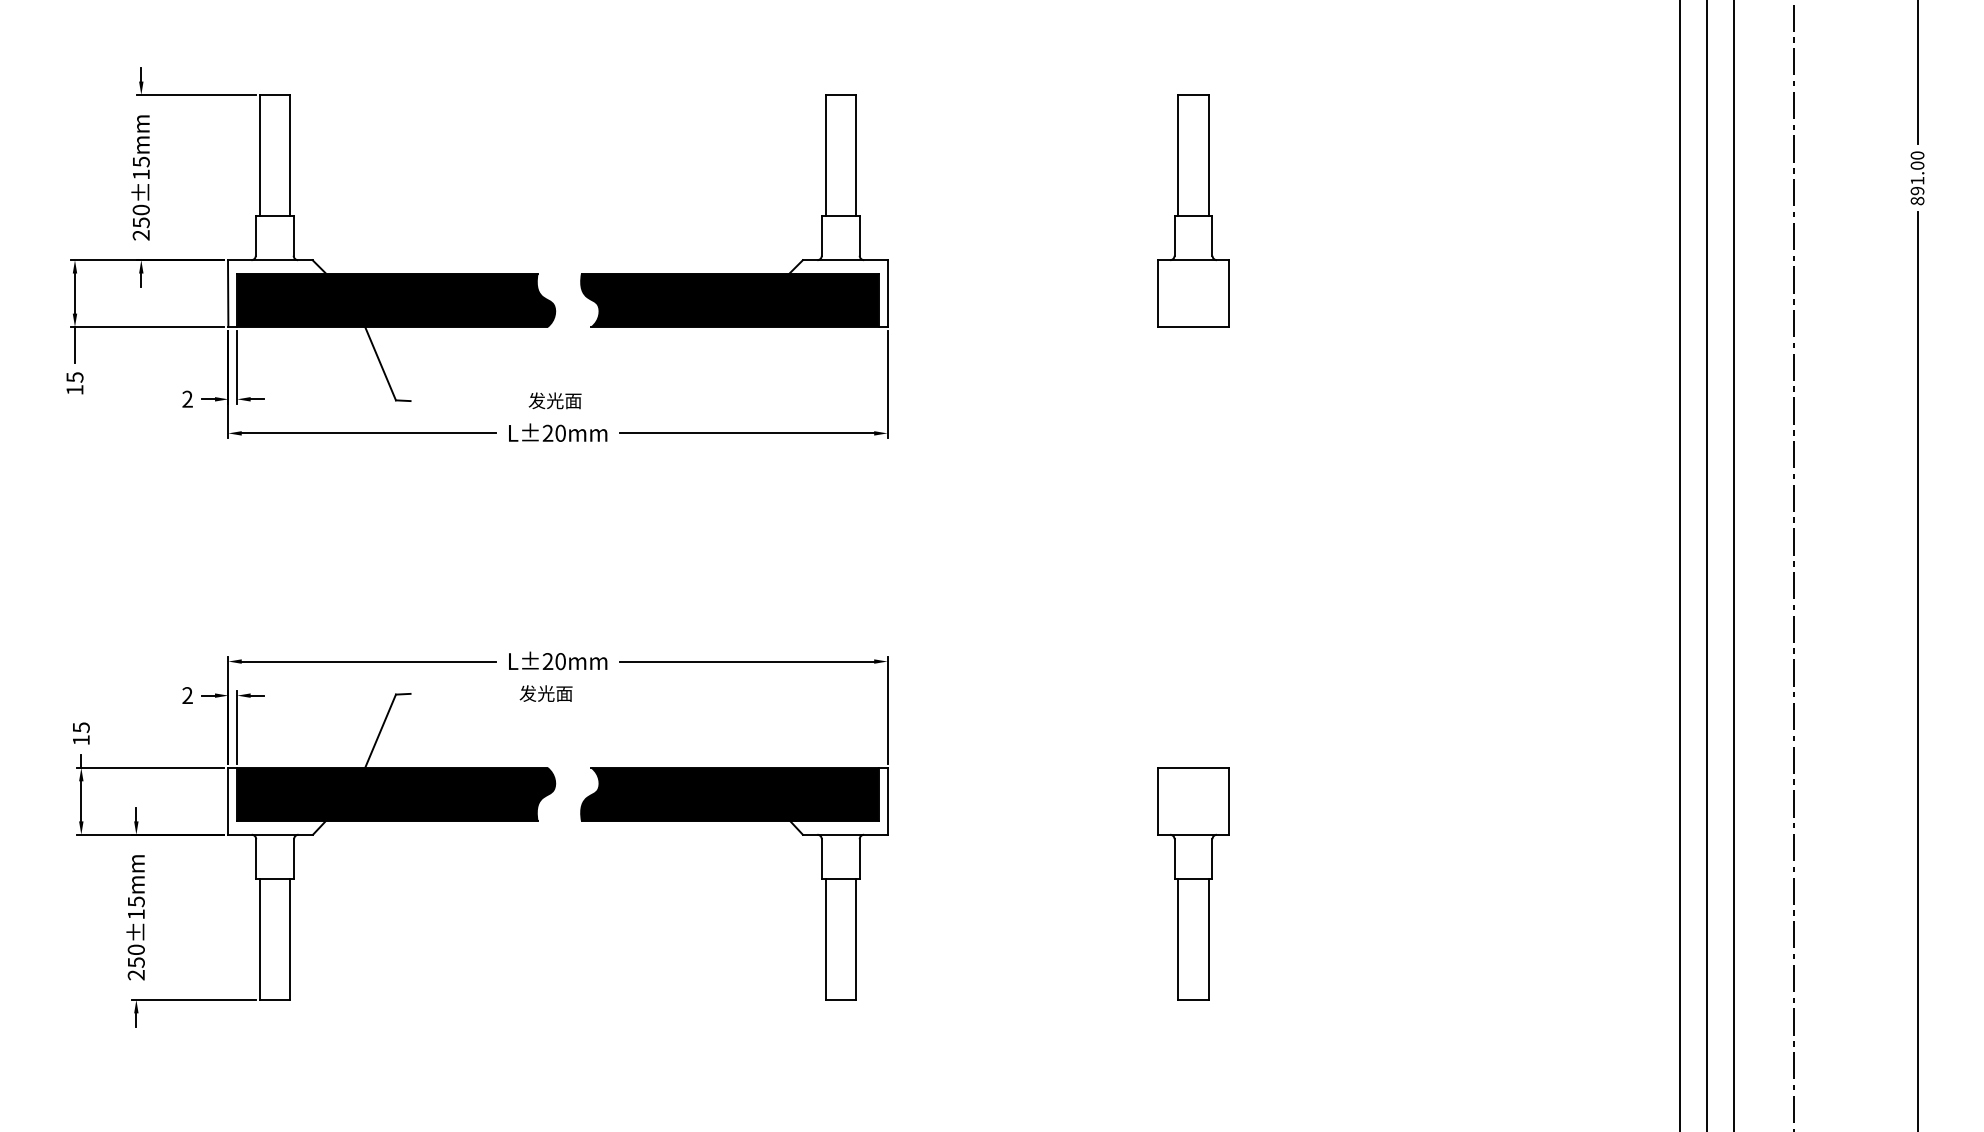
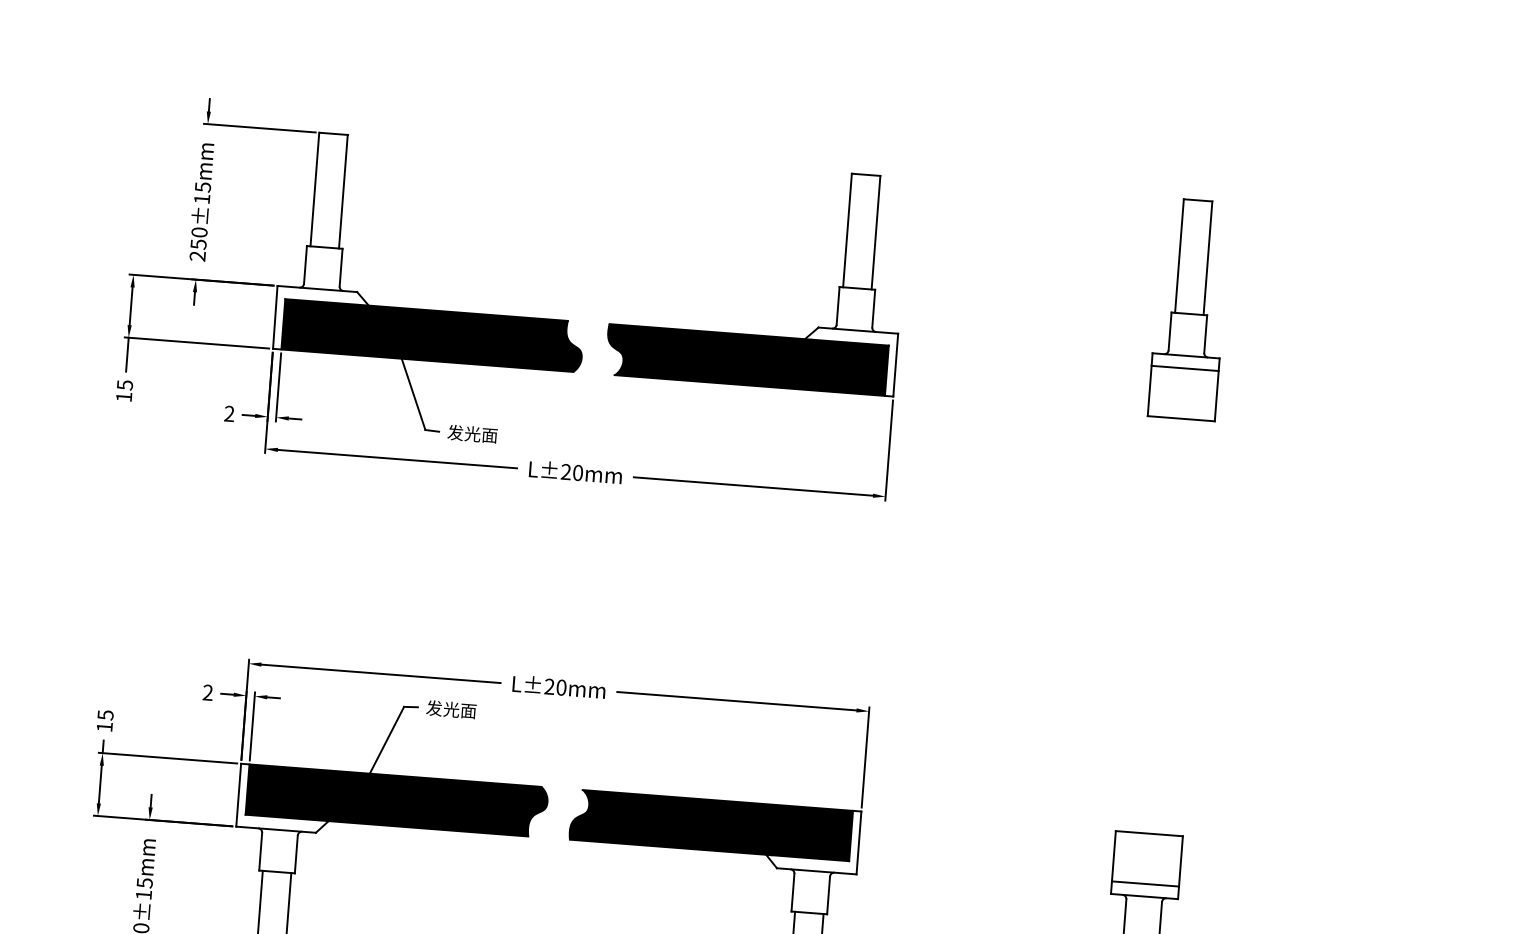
line: (1193, 273) -> (1185, 368), added
text: (554, 400) -> (472, 433), moved
text: (545, 693) -> (450, 709), moved
line: (1193, 821) -> (1145, 884), added

